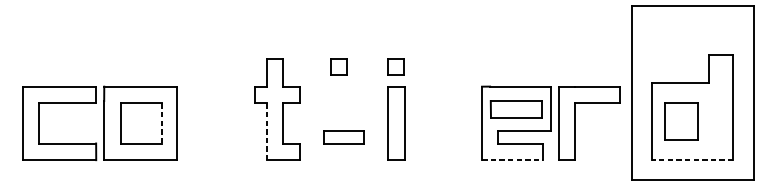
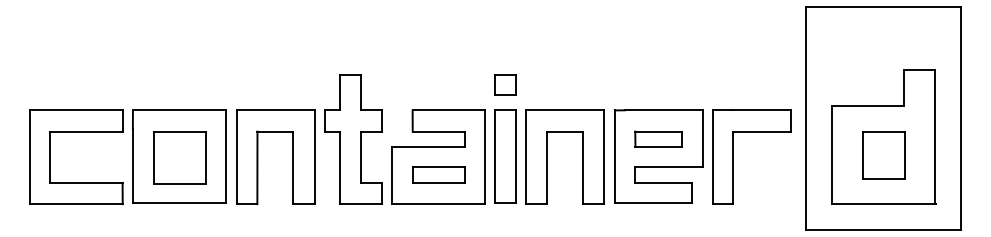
part: (339, 66) -> (432, 84), removed
part: (516, 108) -> (658, 138), size x0.71
part: (343, 122) -> (438, 156), added
part: (429, 122) -> (547, 156), added
part: (680, 122) -> (883, 155), moved
part: (202, 123) -> (258, 157), added
line: (161, 124) -> (206, 158), dashed -> solid
line: (266, 132) -> (340, 168), dashed -> solid
line: (512, 159) -> (653, 203), dashed -> solid
line: (692, 160) -> (883, 204), dashed -> solid

